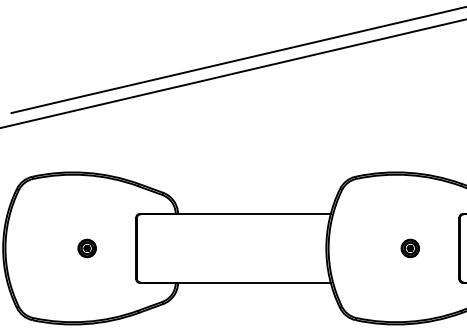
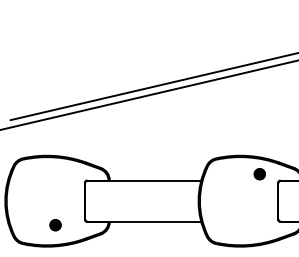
part: (87, 248) -> (55, 225), moved
part: (409, 248) -> (259, 174), moved

